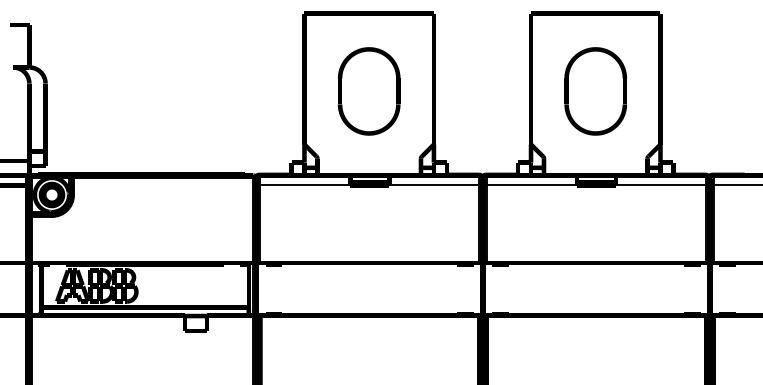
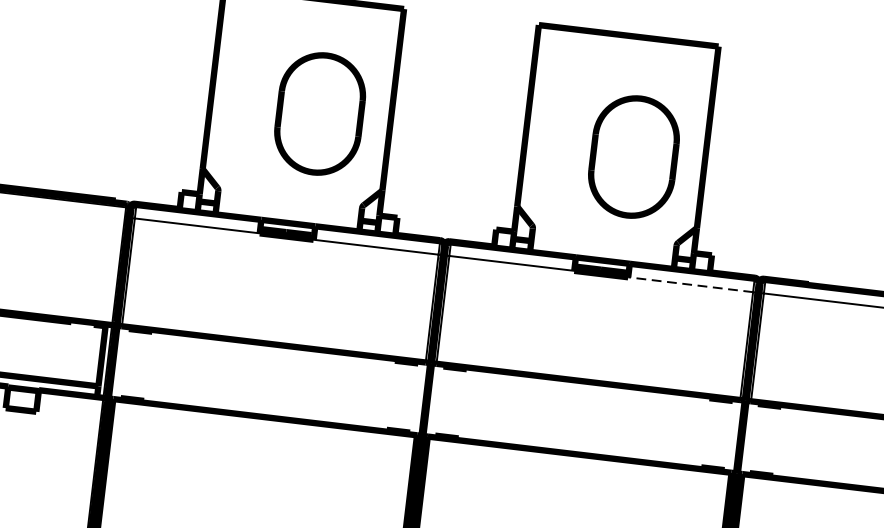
part: (368, 91) -> (319, 113), moved
part: (595, 91) -> (633, 157), moved
line: (660, 185) -> (690, 284), solid -> dashed

